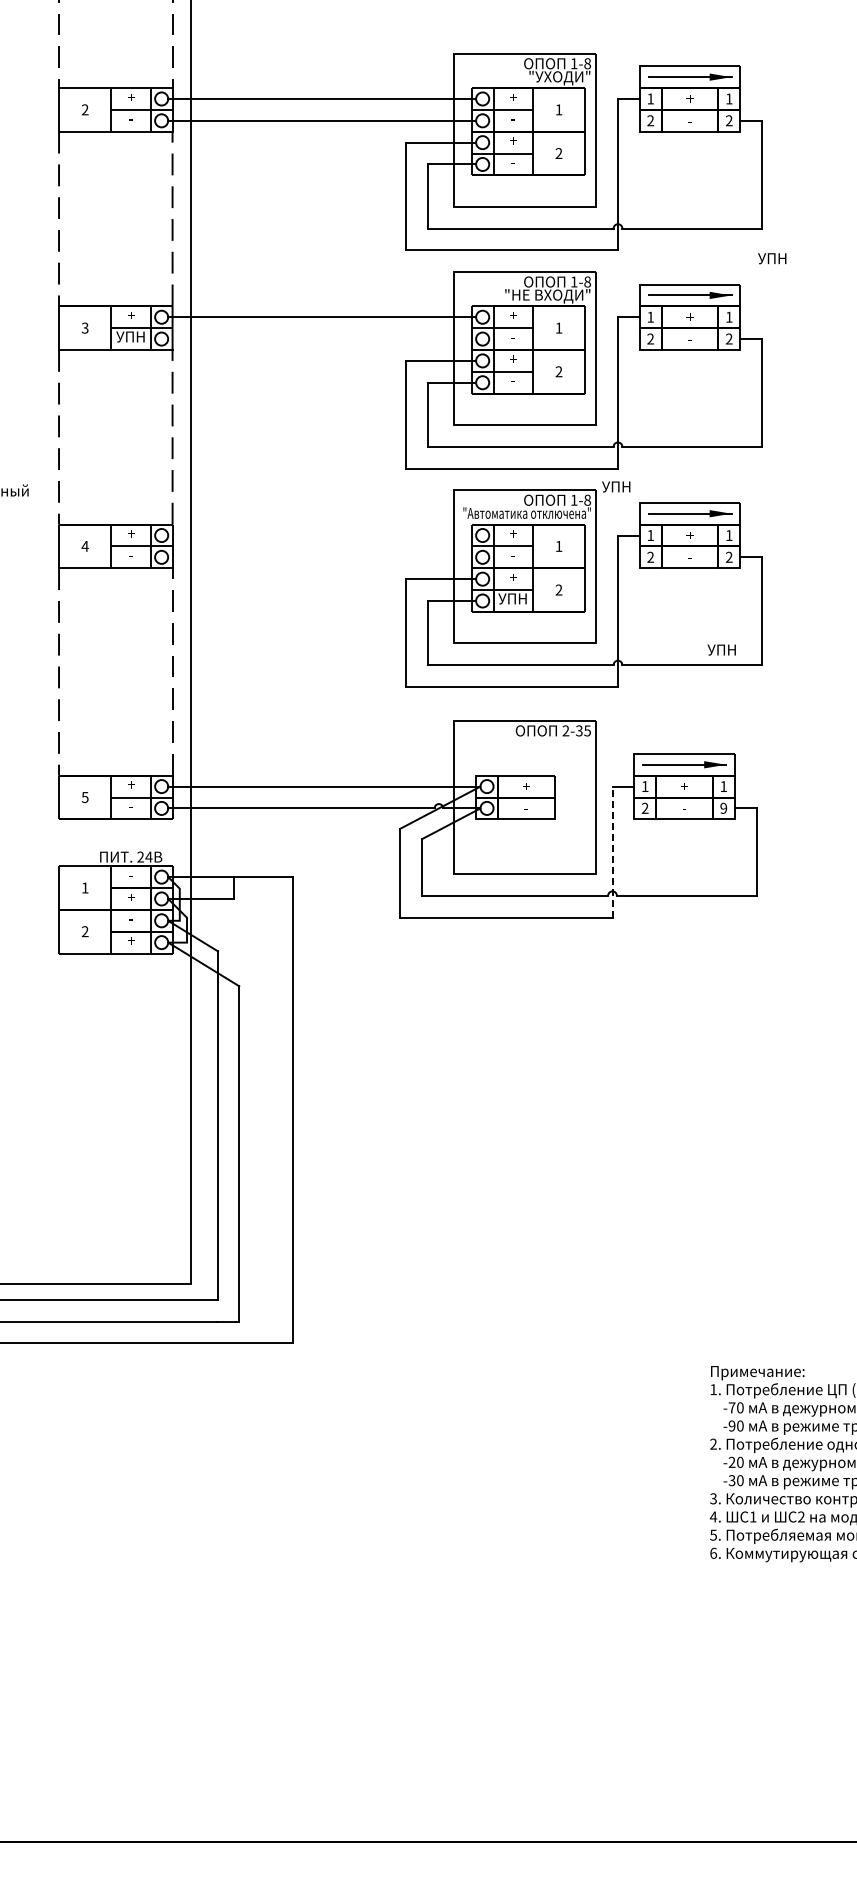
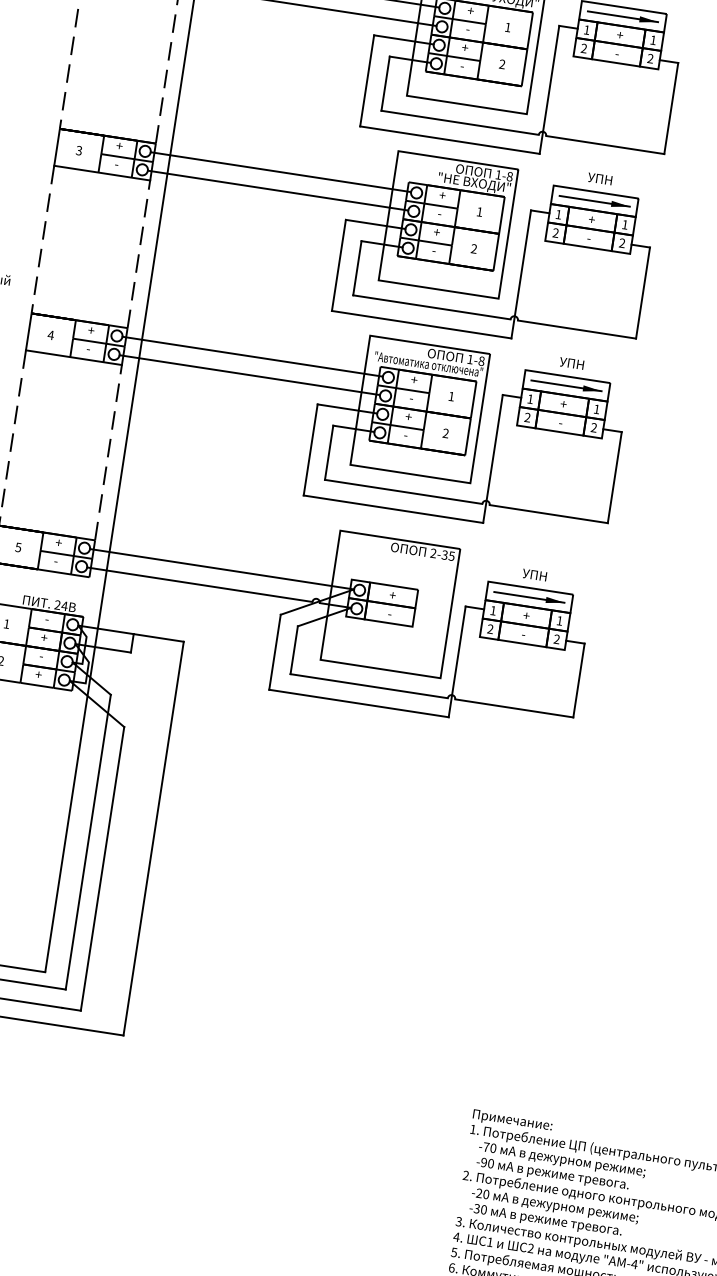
text: (772, 258) -> (600, 178), moved
text: (130, 336) -> (116, 163), УПН -> -
line: (322, 339) -> (278, 191), added
text: (616, 486) -> (572, 363), moved
line: (322, 535) -> (252, 356), added
line: (322, 557) -> (250, 375), added
text: (512, 598) -> (405, 434), УПН -> -
text: (721, 649) -> (534, 574), moved
text: (723, 808) -> (556, 639), 9 -> 2
line: (612, 851) -> (457, 661), dashed -> solid

